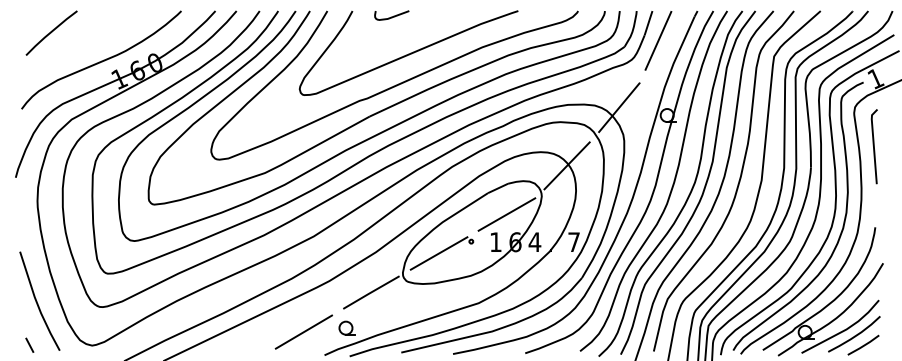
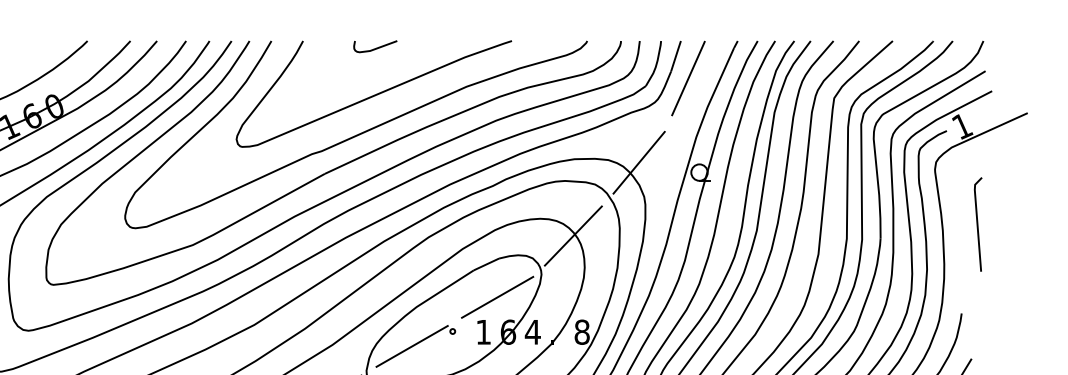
curve: (391, 16) -> (374, 47), moved
line: (873, 146) -> (976, 224), moved
text: (574, 242) -> (582, 332), 7 -> 8

